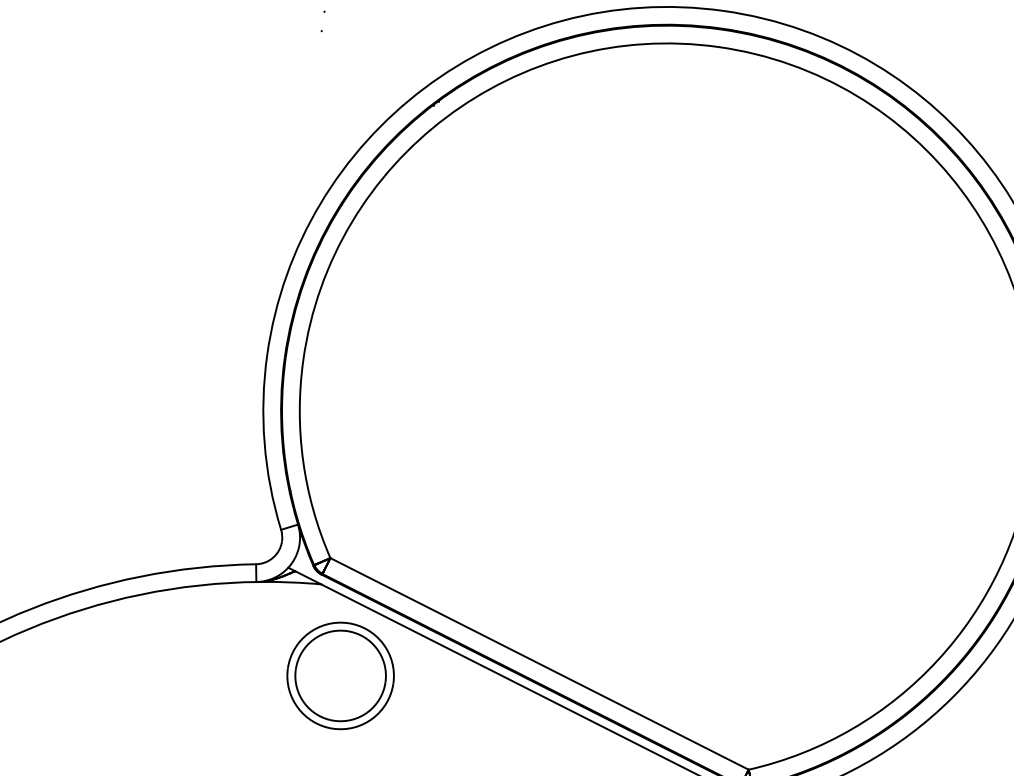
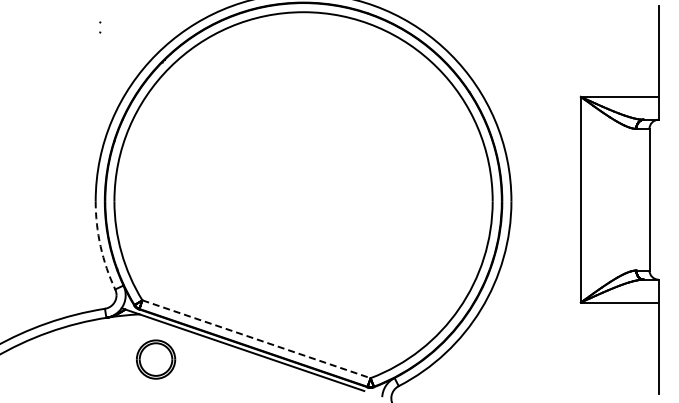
arc: (264, 443) -> (100, 246), solid -> dashed
line: (539, 664) -> (256, 339), solid -> dashed
part: (339, 675) -> (155, 359), size x0.7

